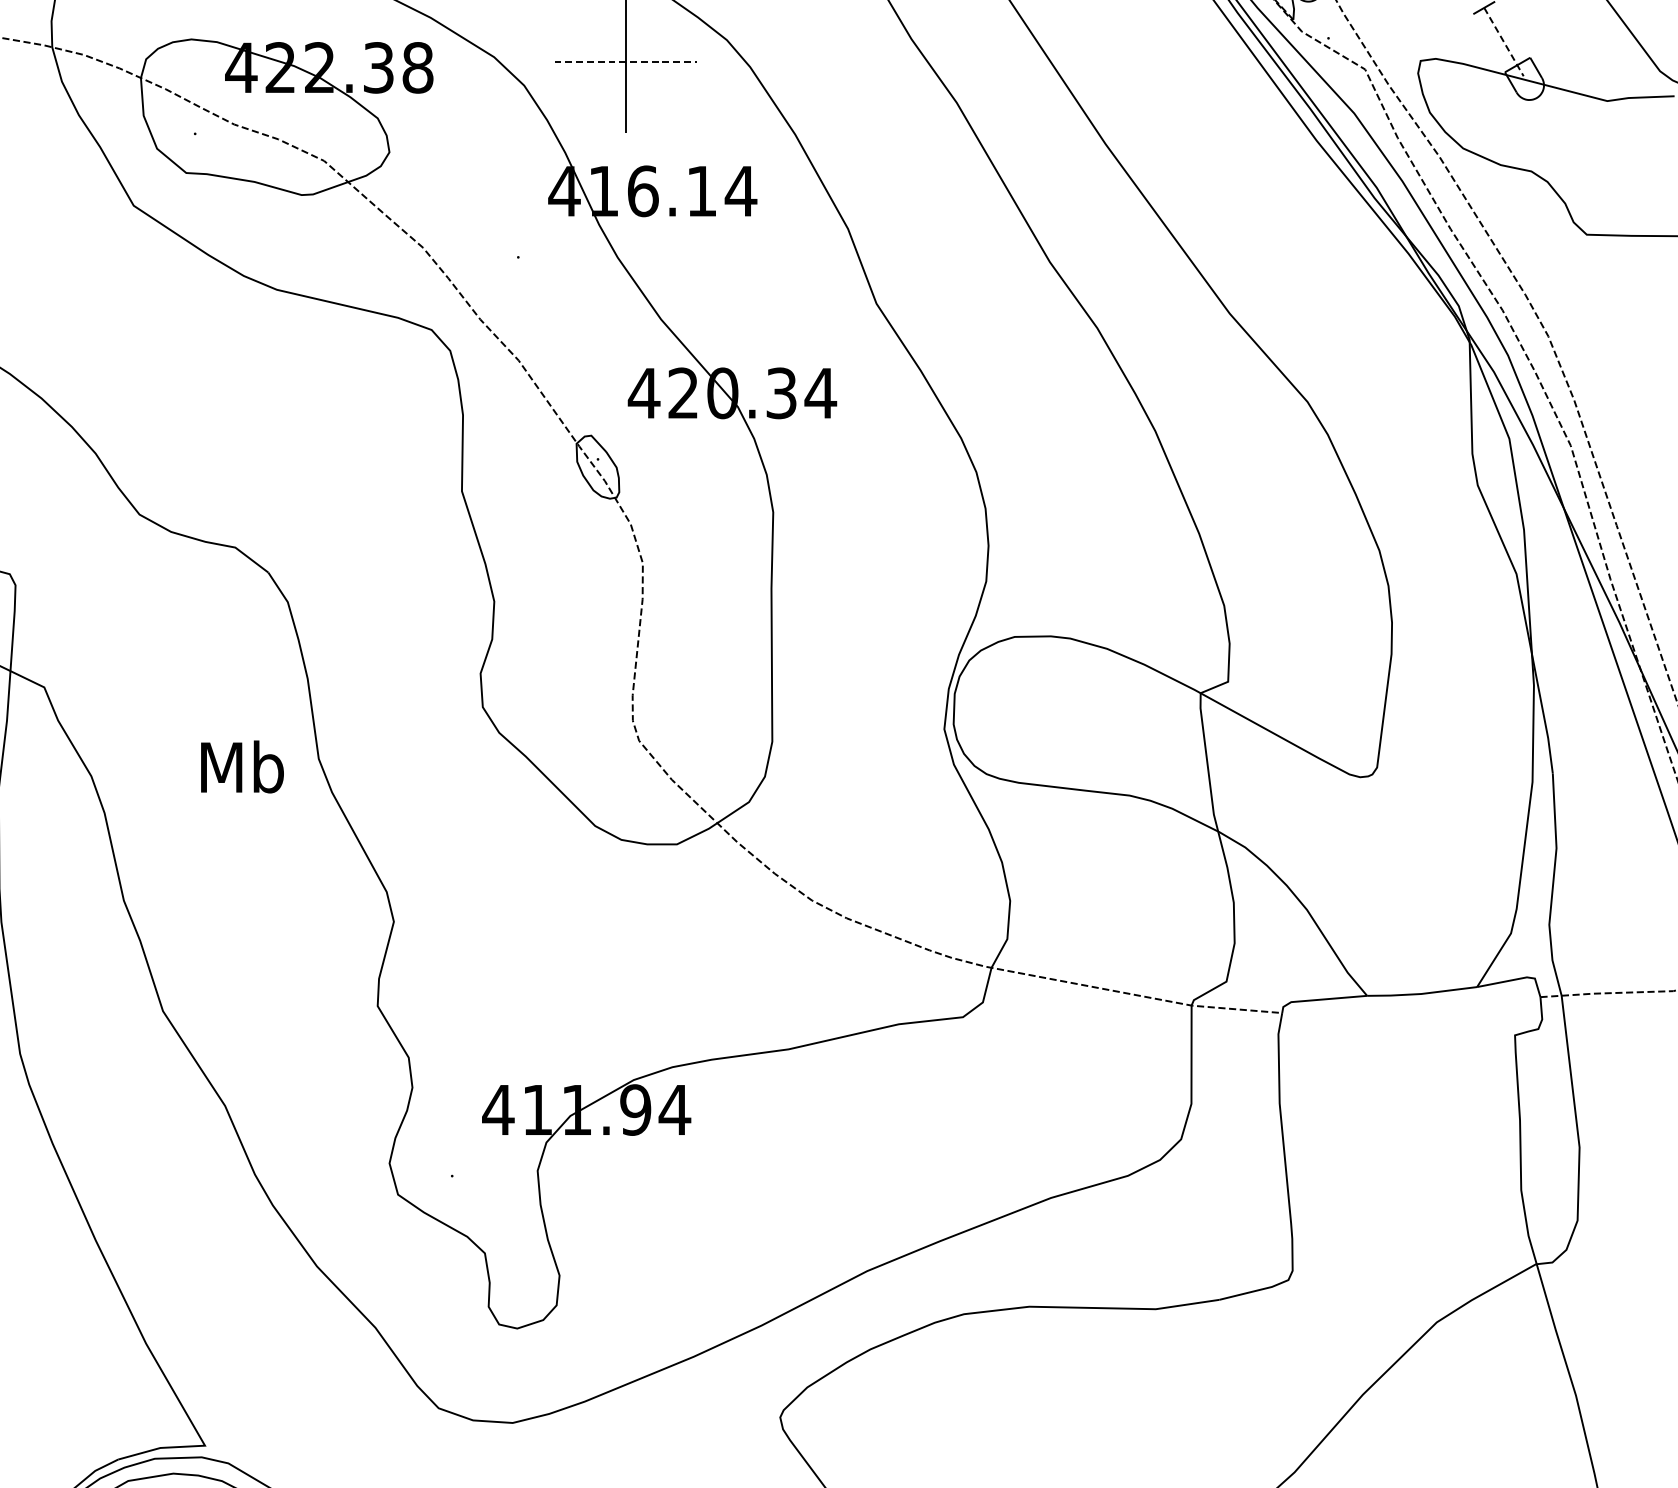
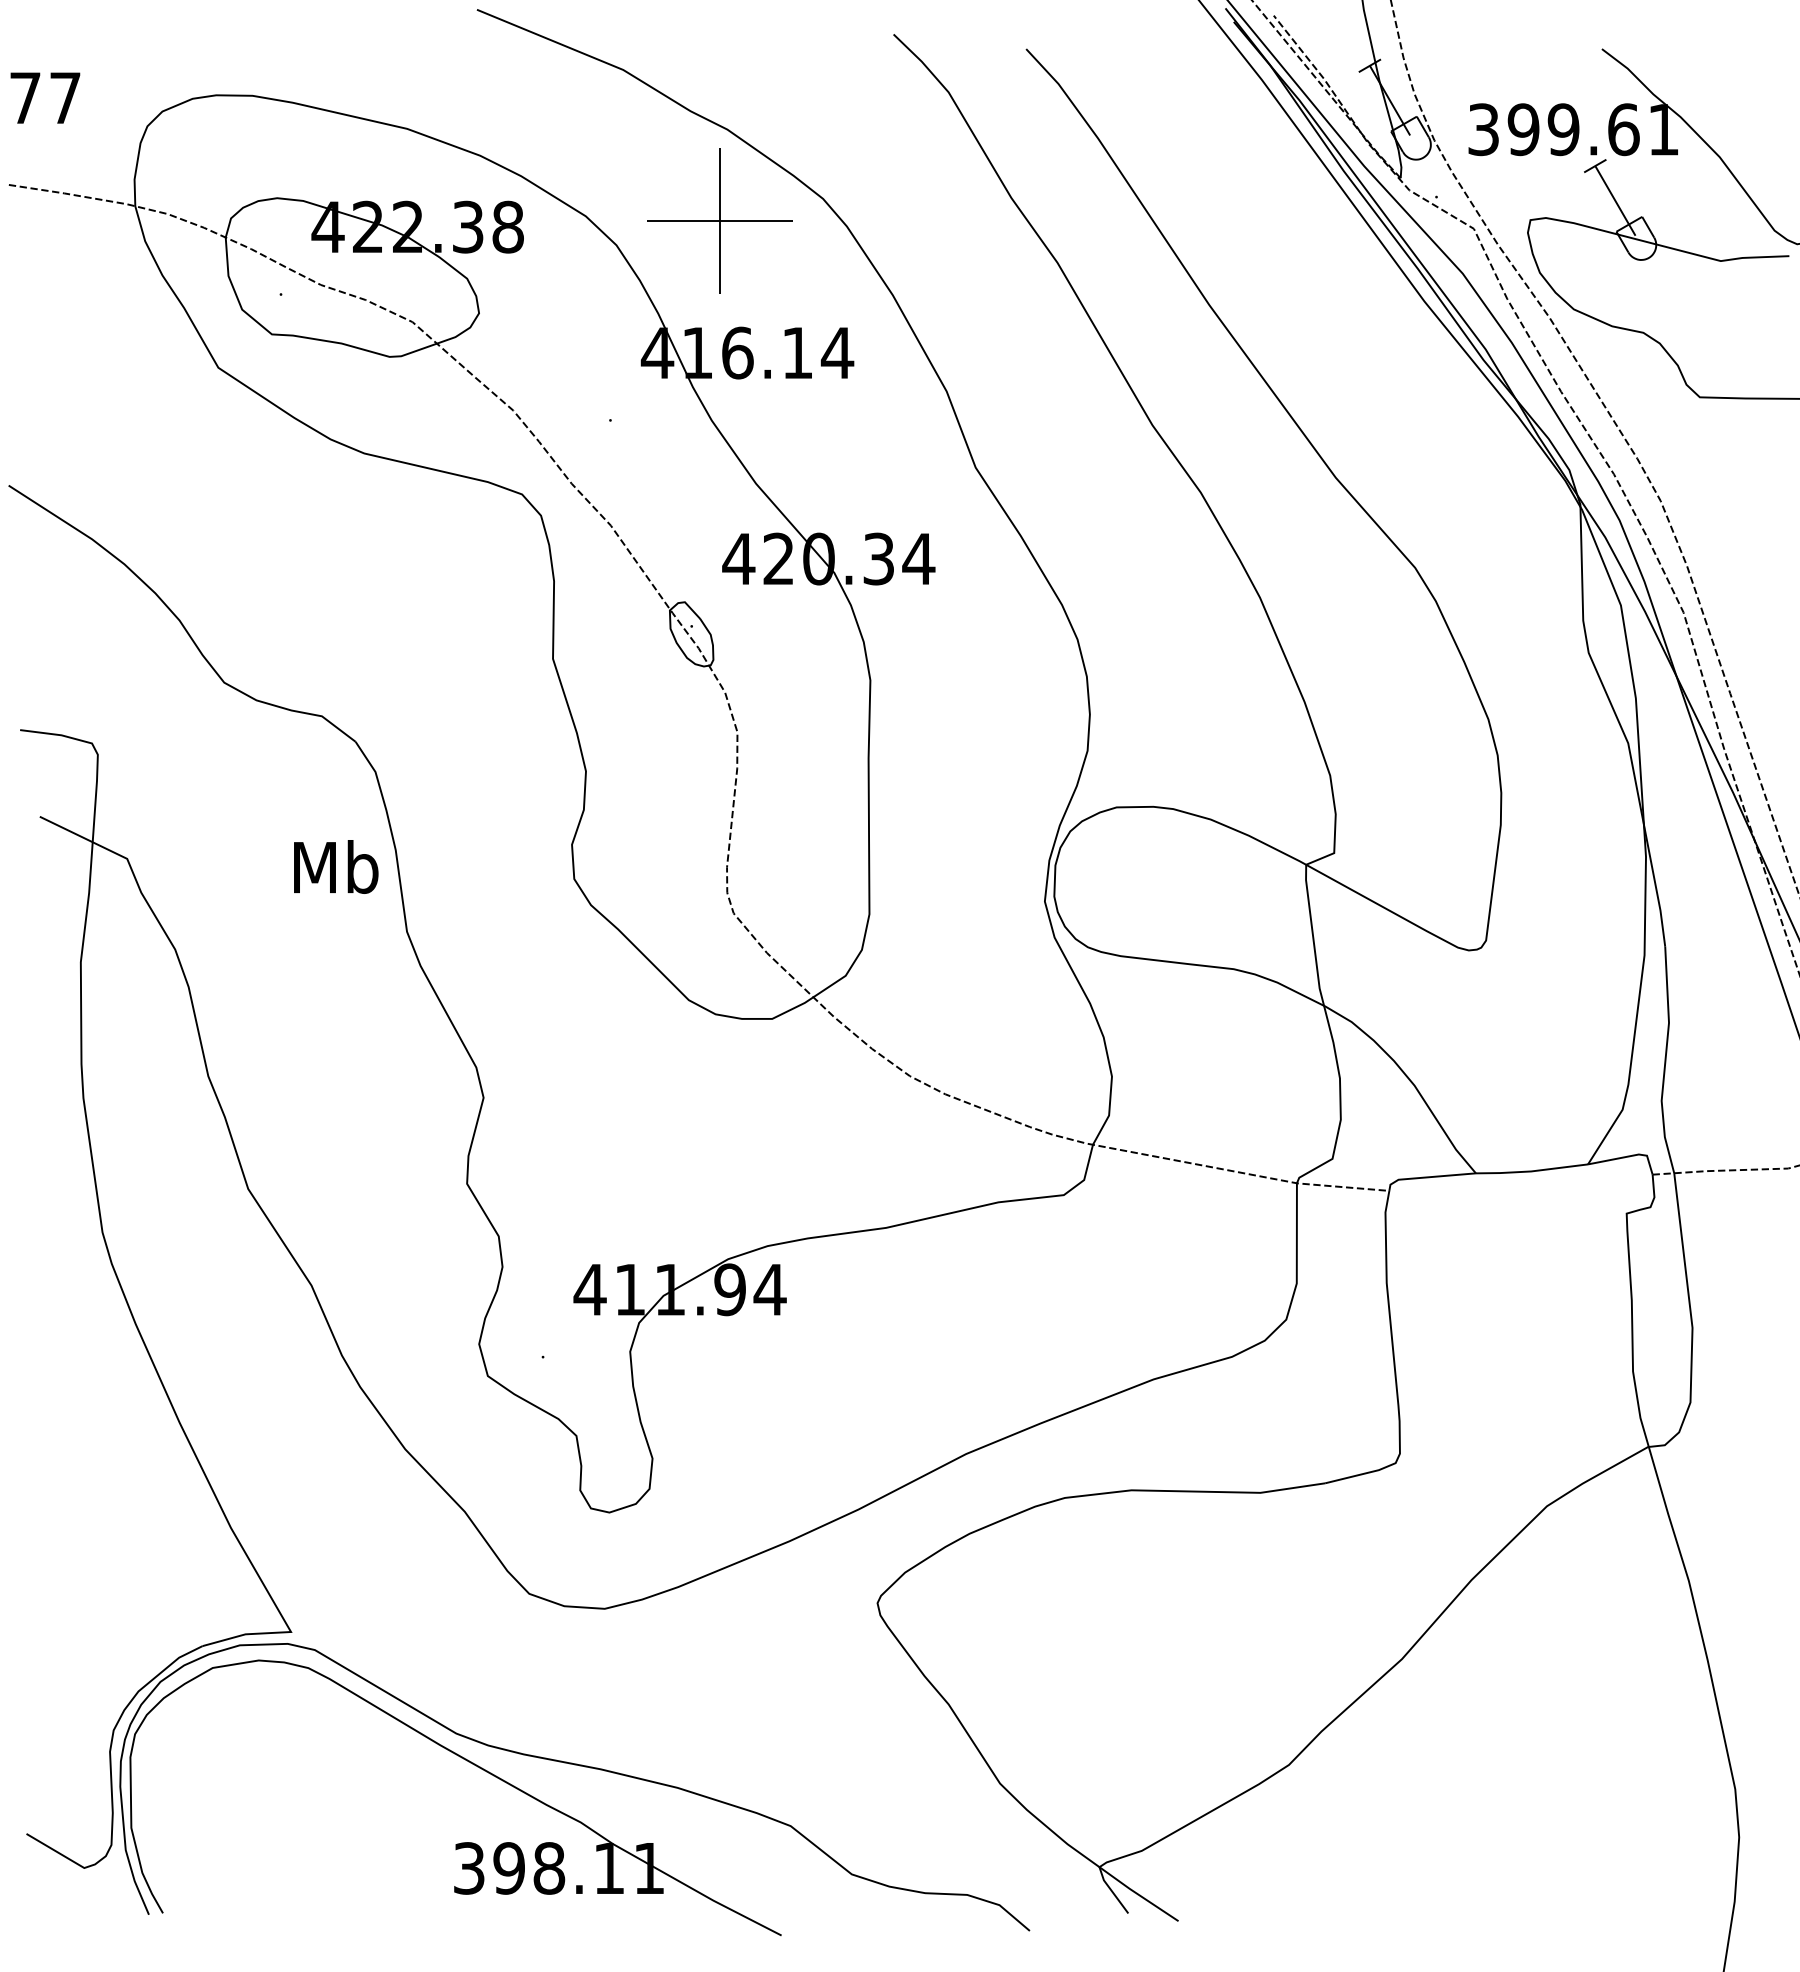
line: (1504, 42) -> (1615, 201), dashed -> solid
line: (626, 62) -> (720, 221), dashed -> solid
text: (242, 766) -> (336, 866), moved

